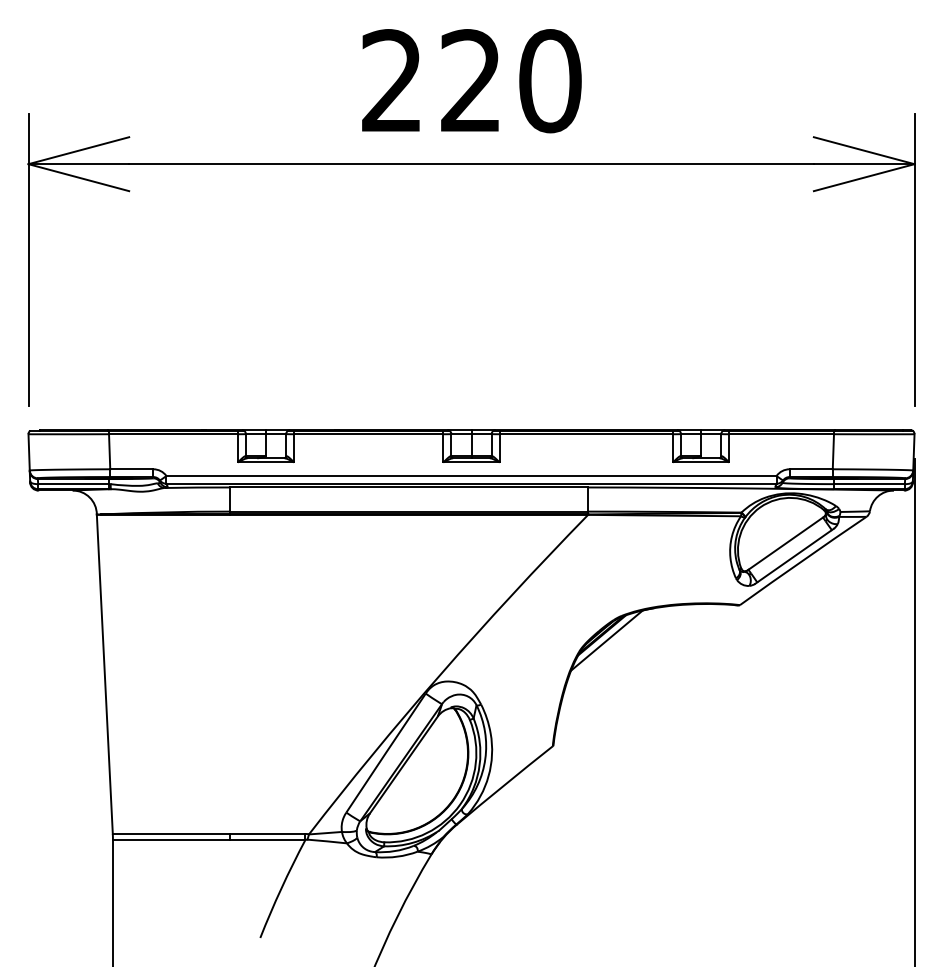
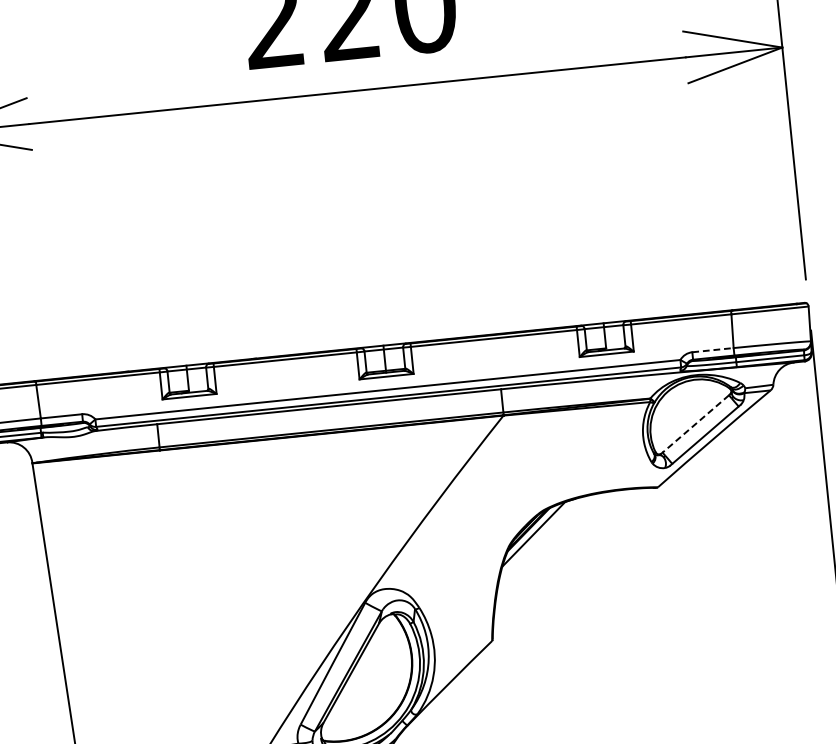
line: (811, 469) -> (713, 350), solid -> dashed
line: (785, 543) -> (695, 423), solid -> dashed

